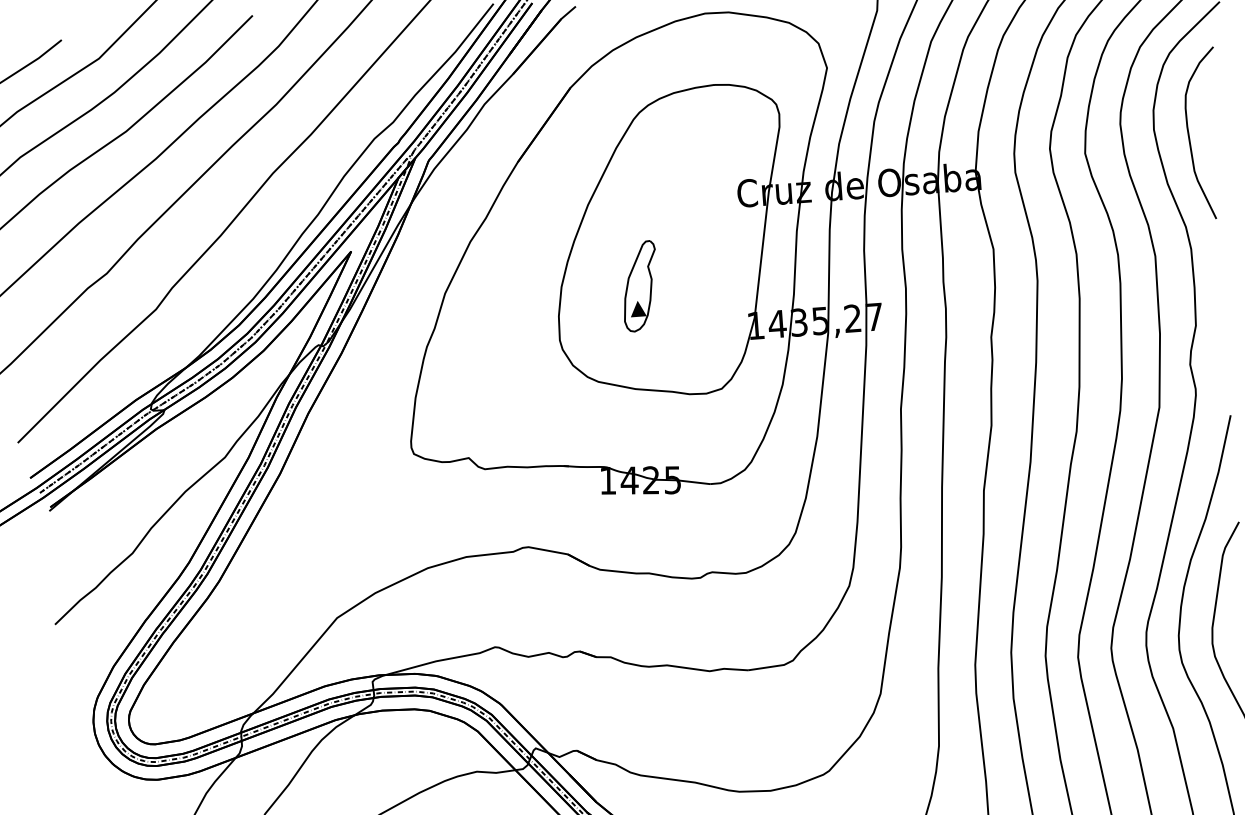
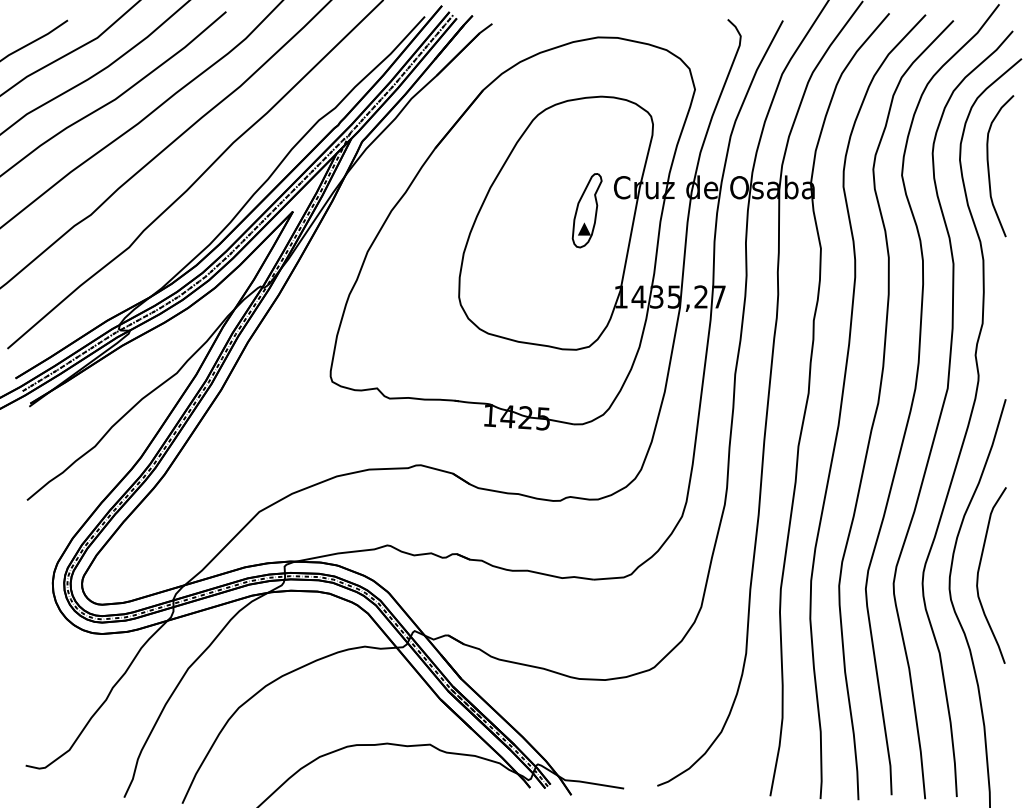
part: (639, 286) -> (586, 210), moved

